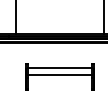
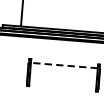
line: (59, 67) -> (63, 65), solid -> dashed
line: (59, 75) -> (63, 73), removed

